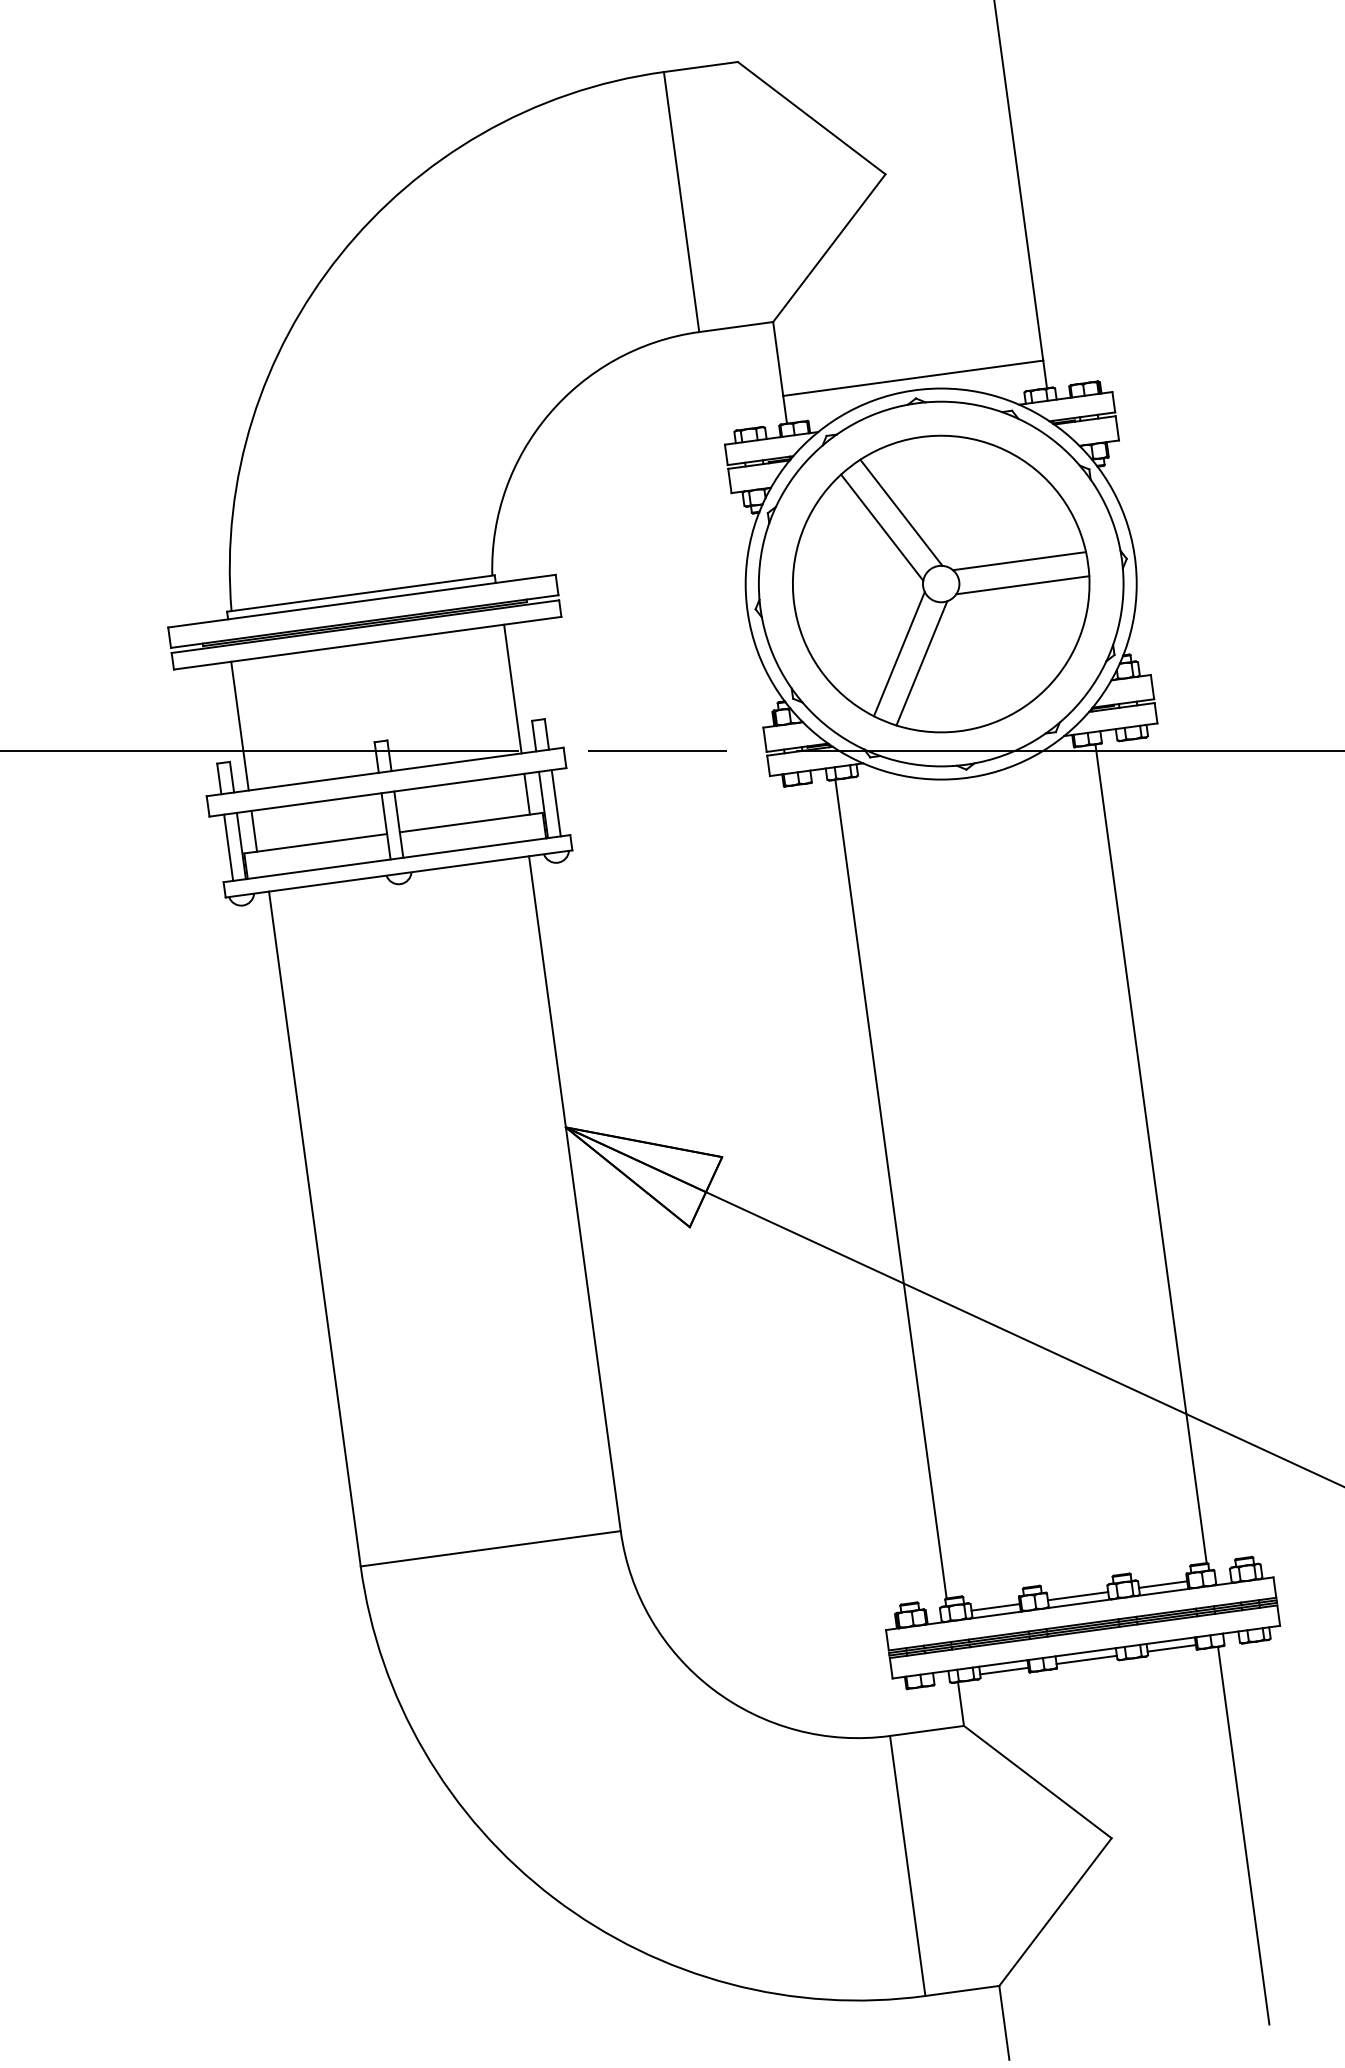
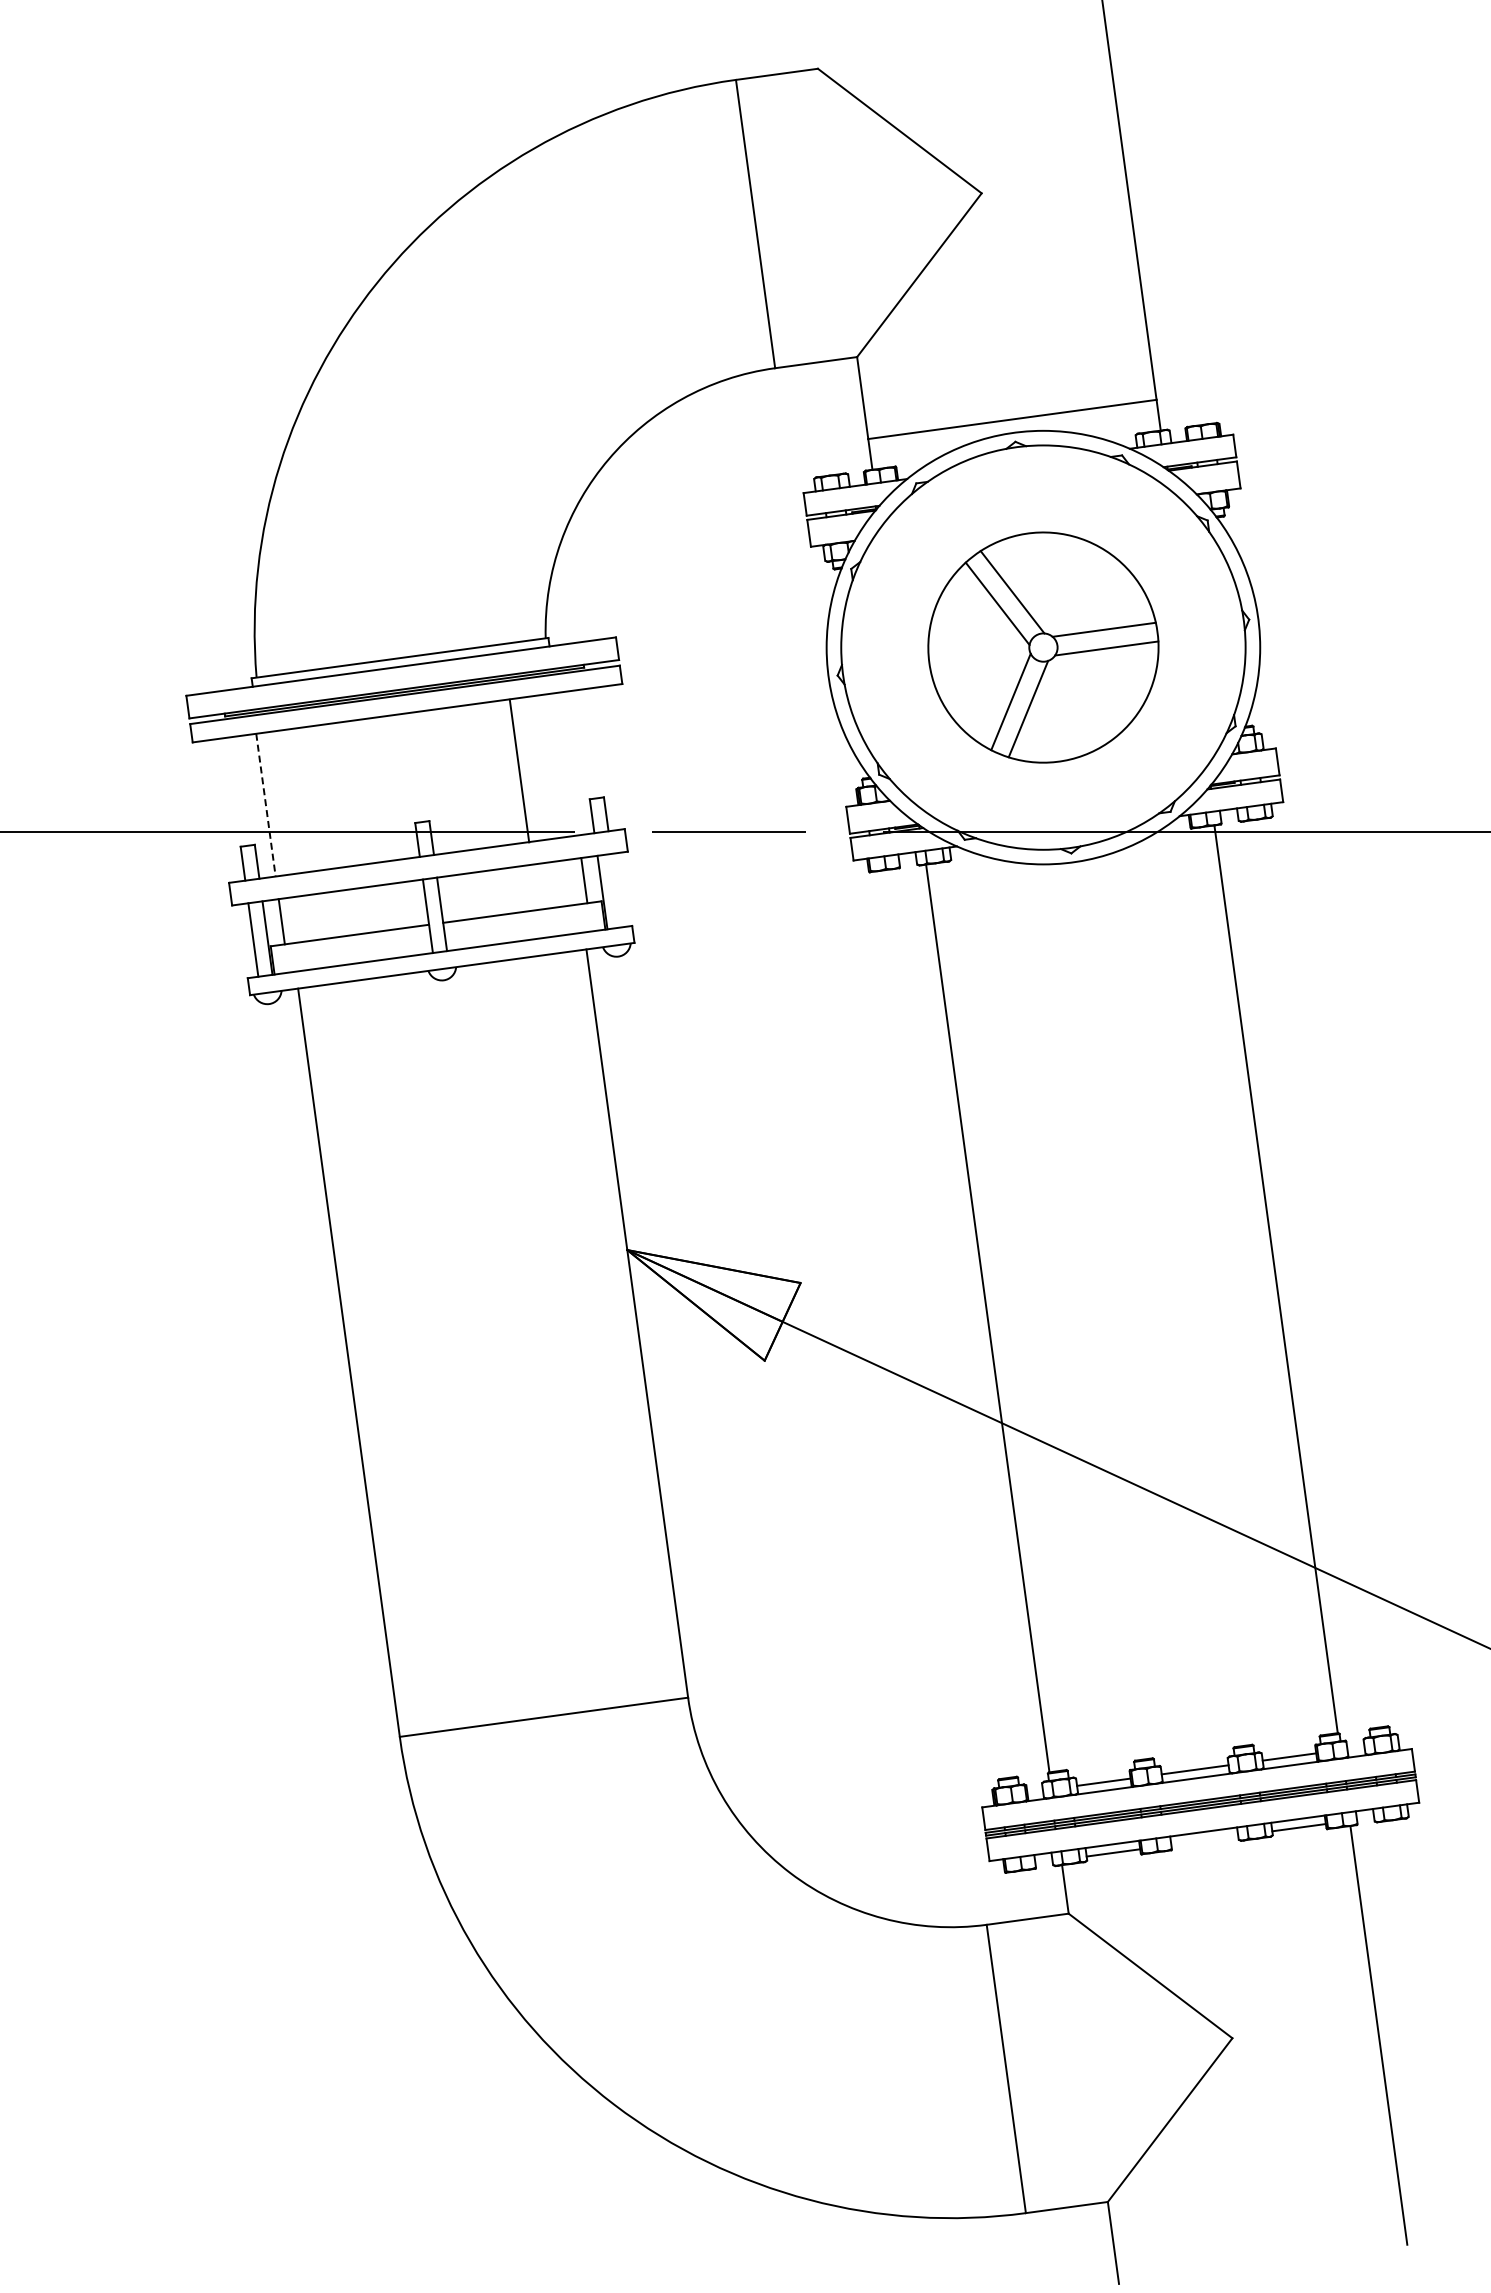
part: (941, 583) -> (1043, 647), size x0.7
line: (512, 688) -> (519, 770), moved
line: (240, 726) -> (266, 805), solid -> dashed
line: (556, 803) -> (616, 890), removed
line: (1086, 1659) -> (1204, 1840), removed

